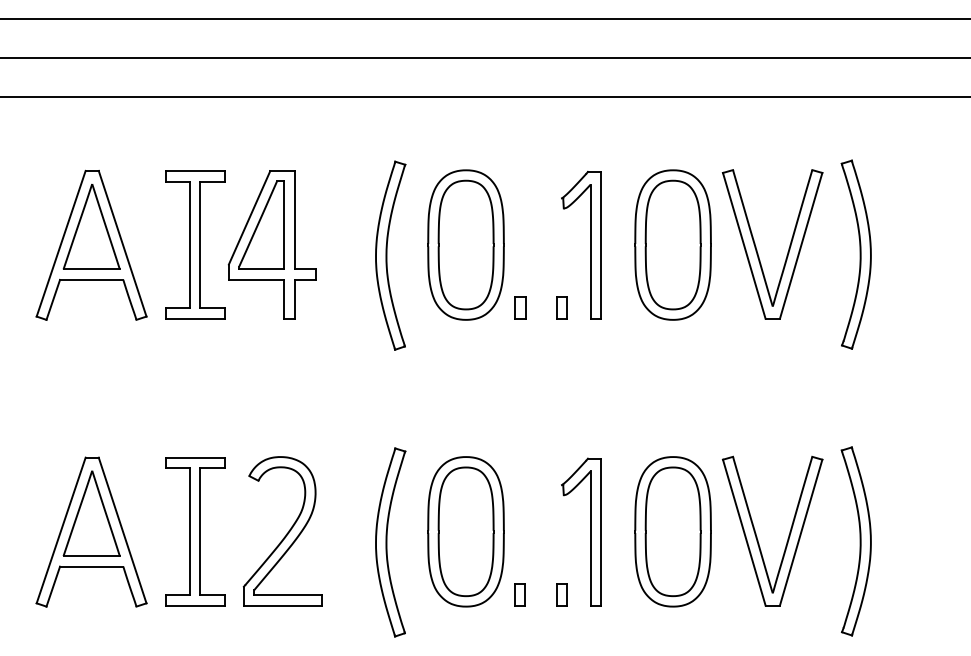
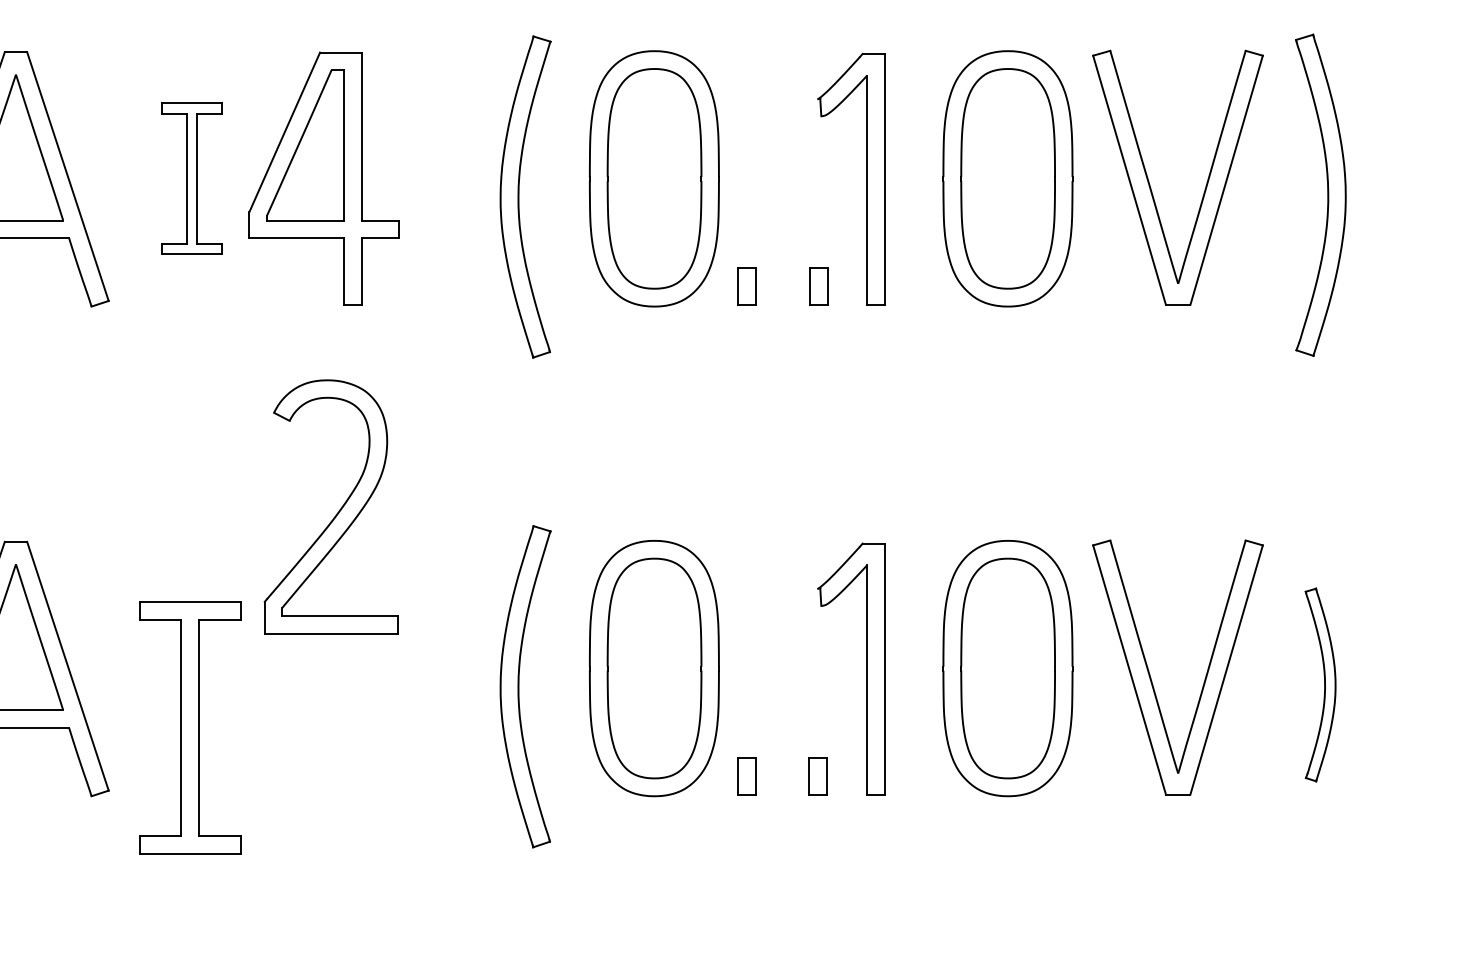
part: (195, 244) -> (192, 177), size x0.6
part: (195, 531) -> (190, 727), moved
part: (282, 531) -> (330, 507), moved
part: (855, 541) -> (1319, 685), size x0.6

